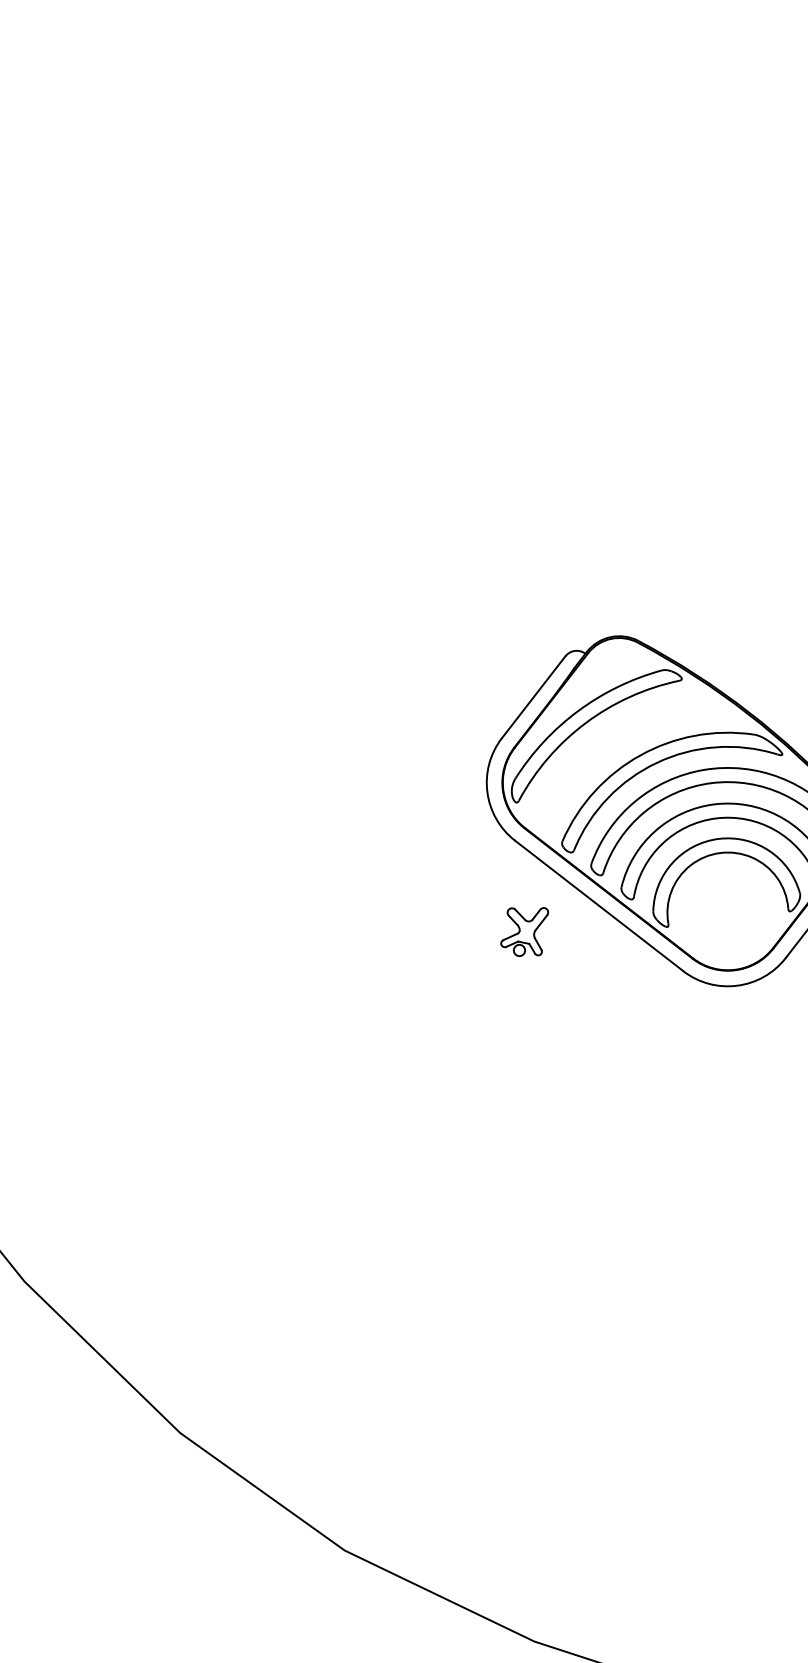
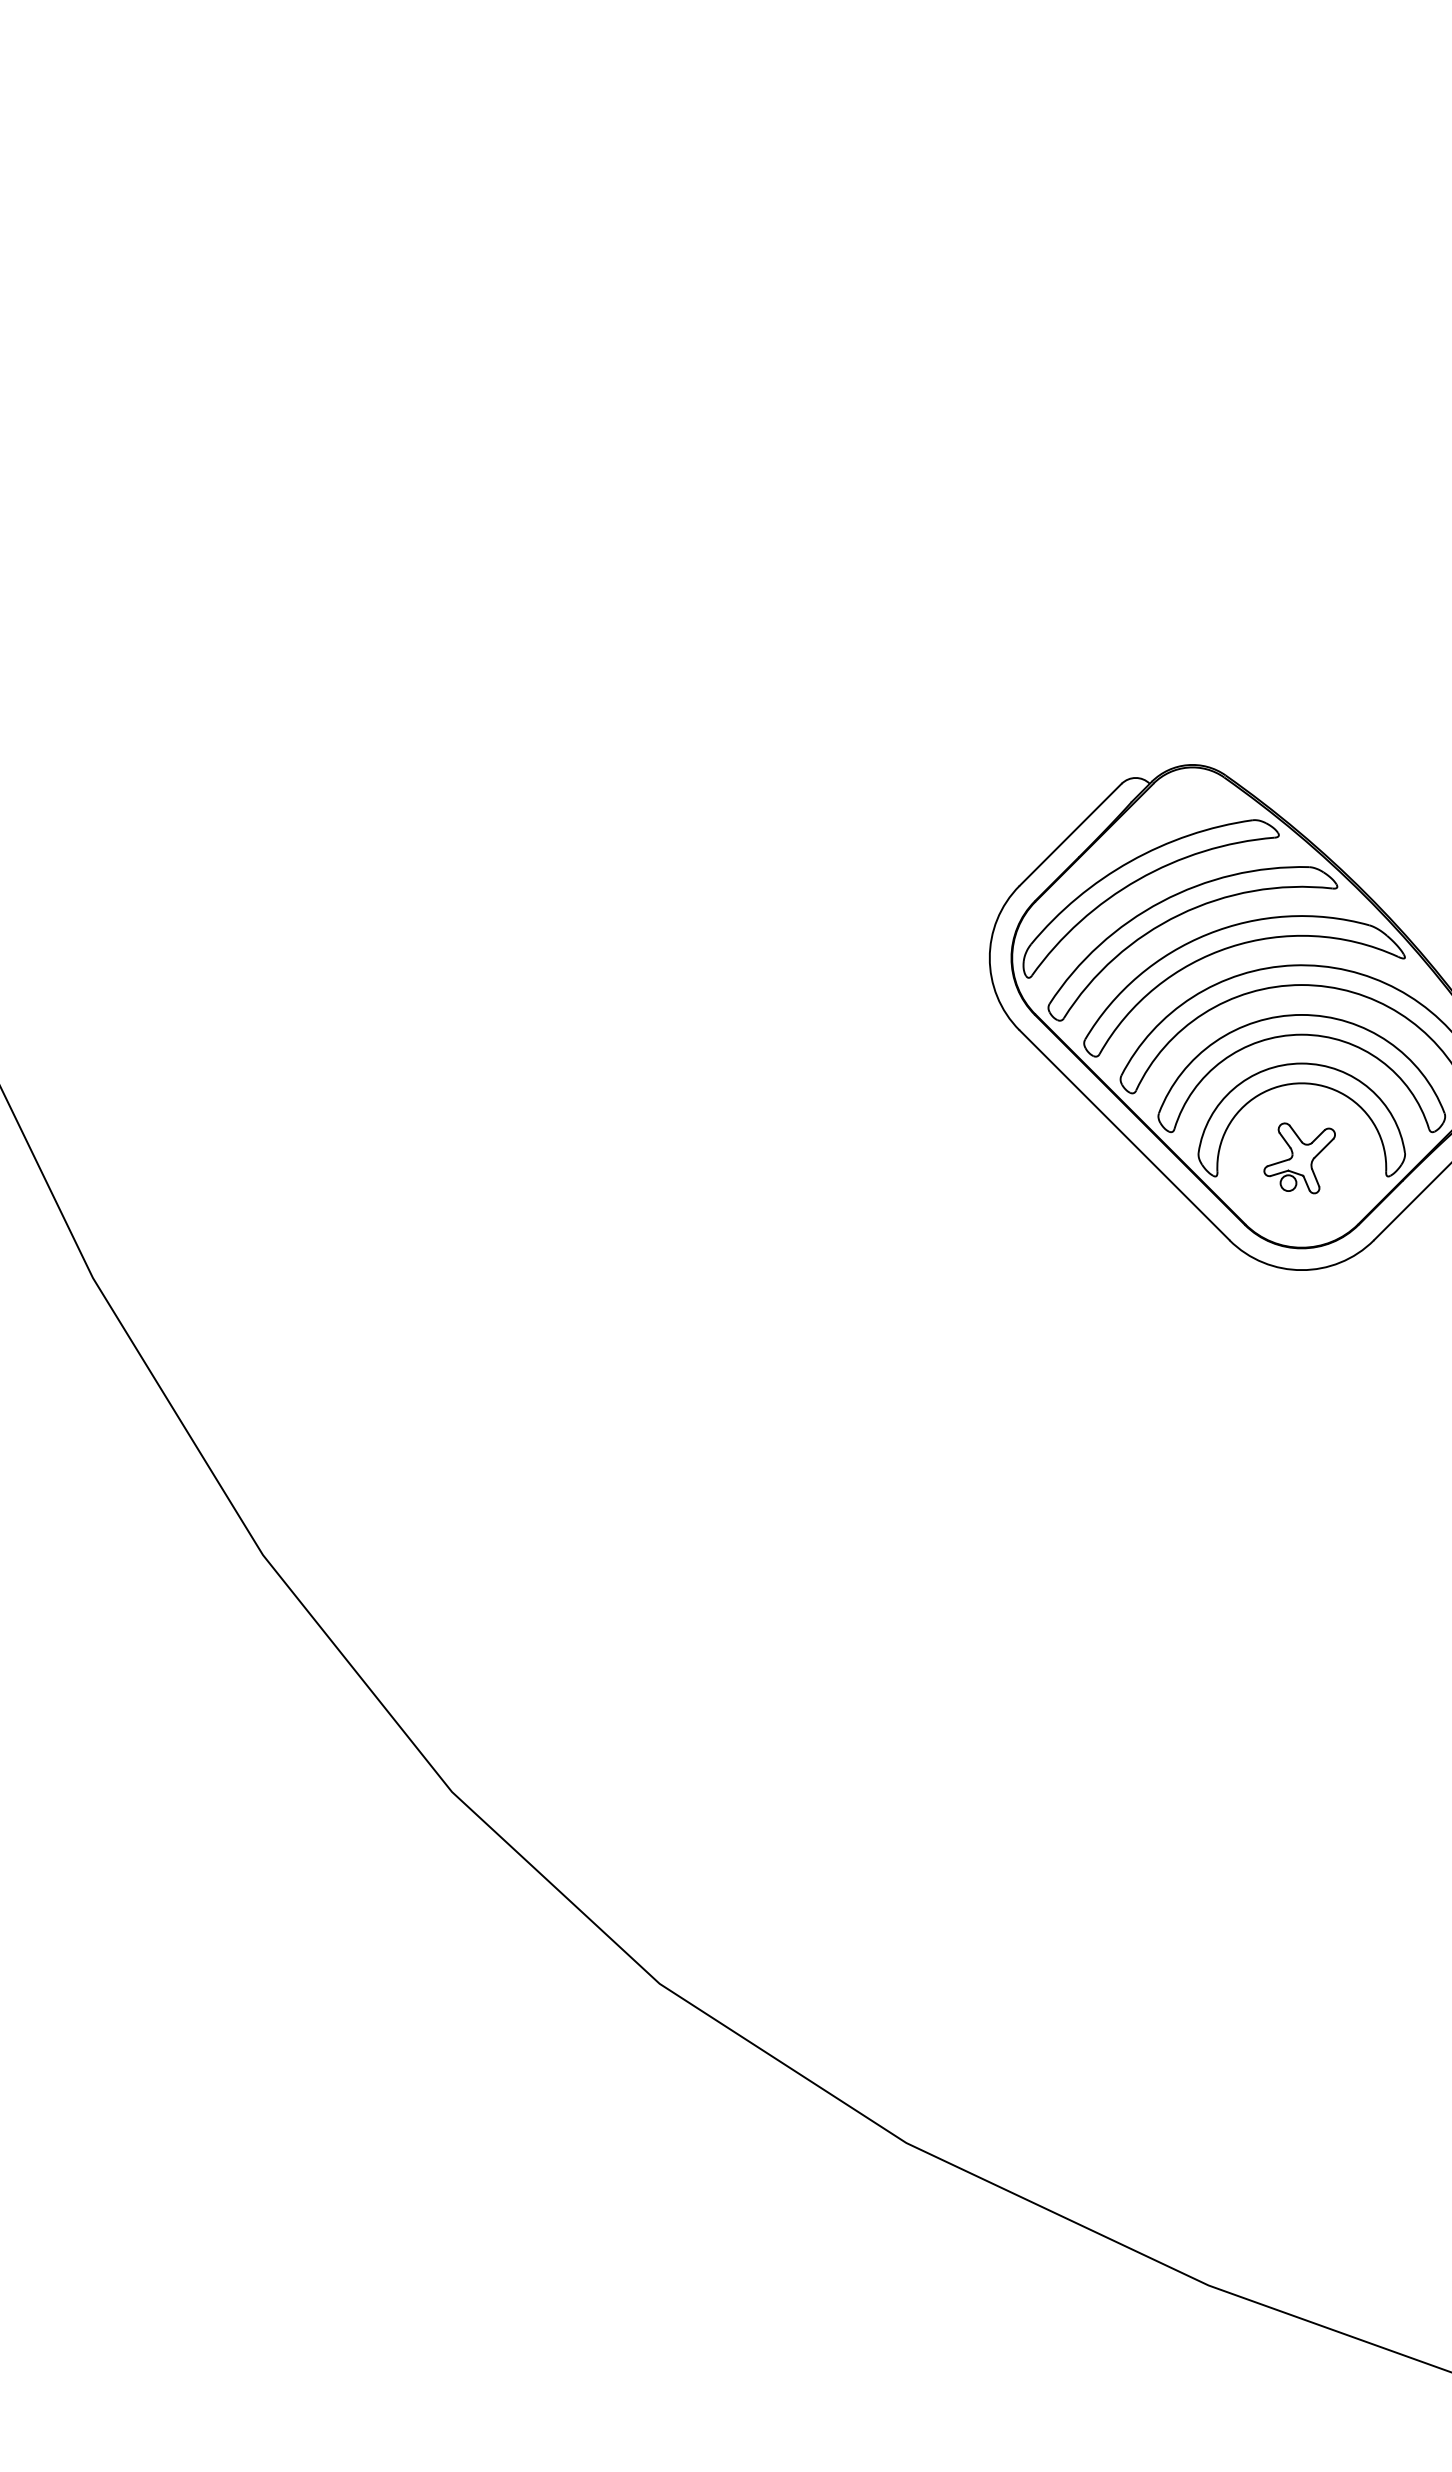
part: (621, 743) -> (1183, 914), added
part: (525, 931) -> (1299, 1158), moved

